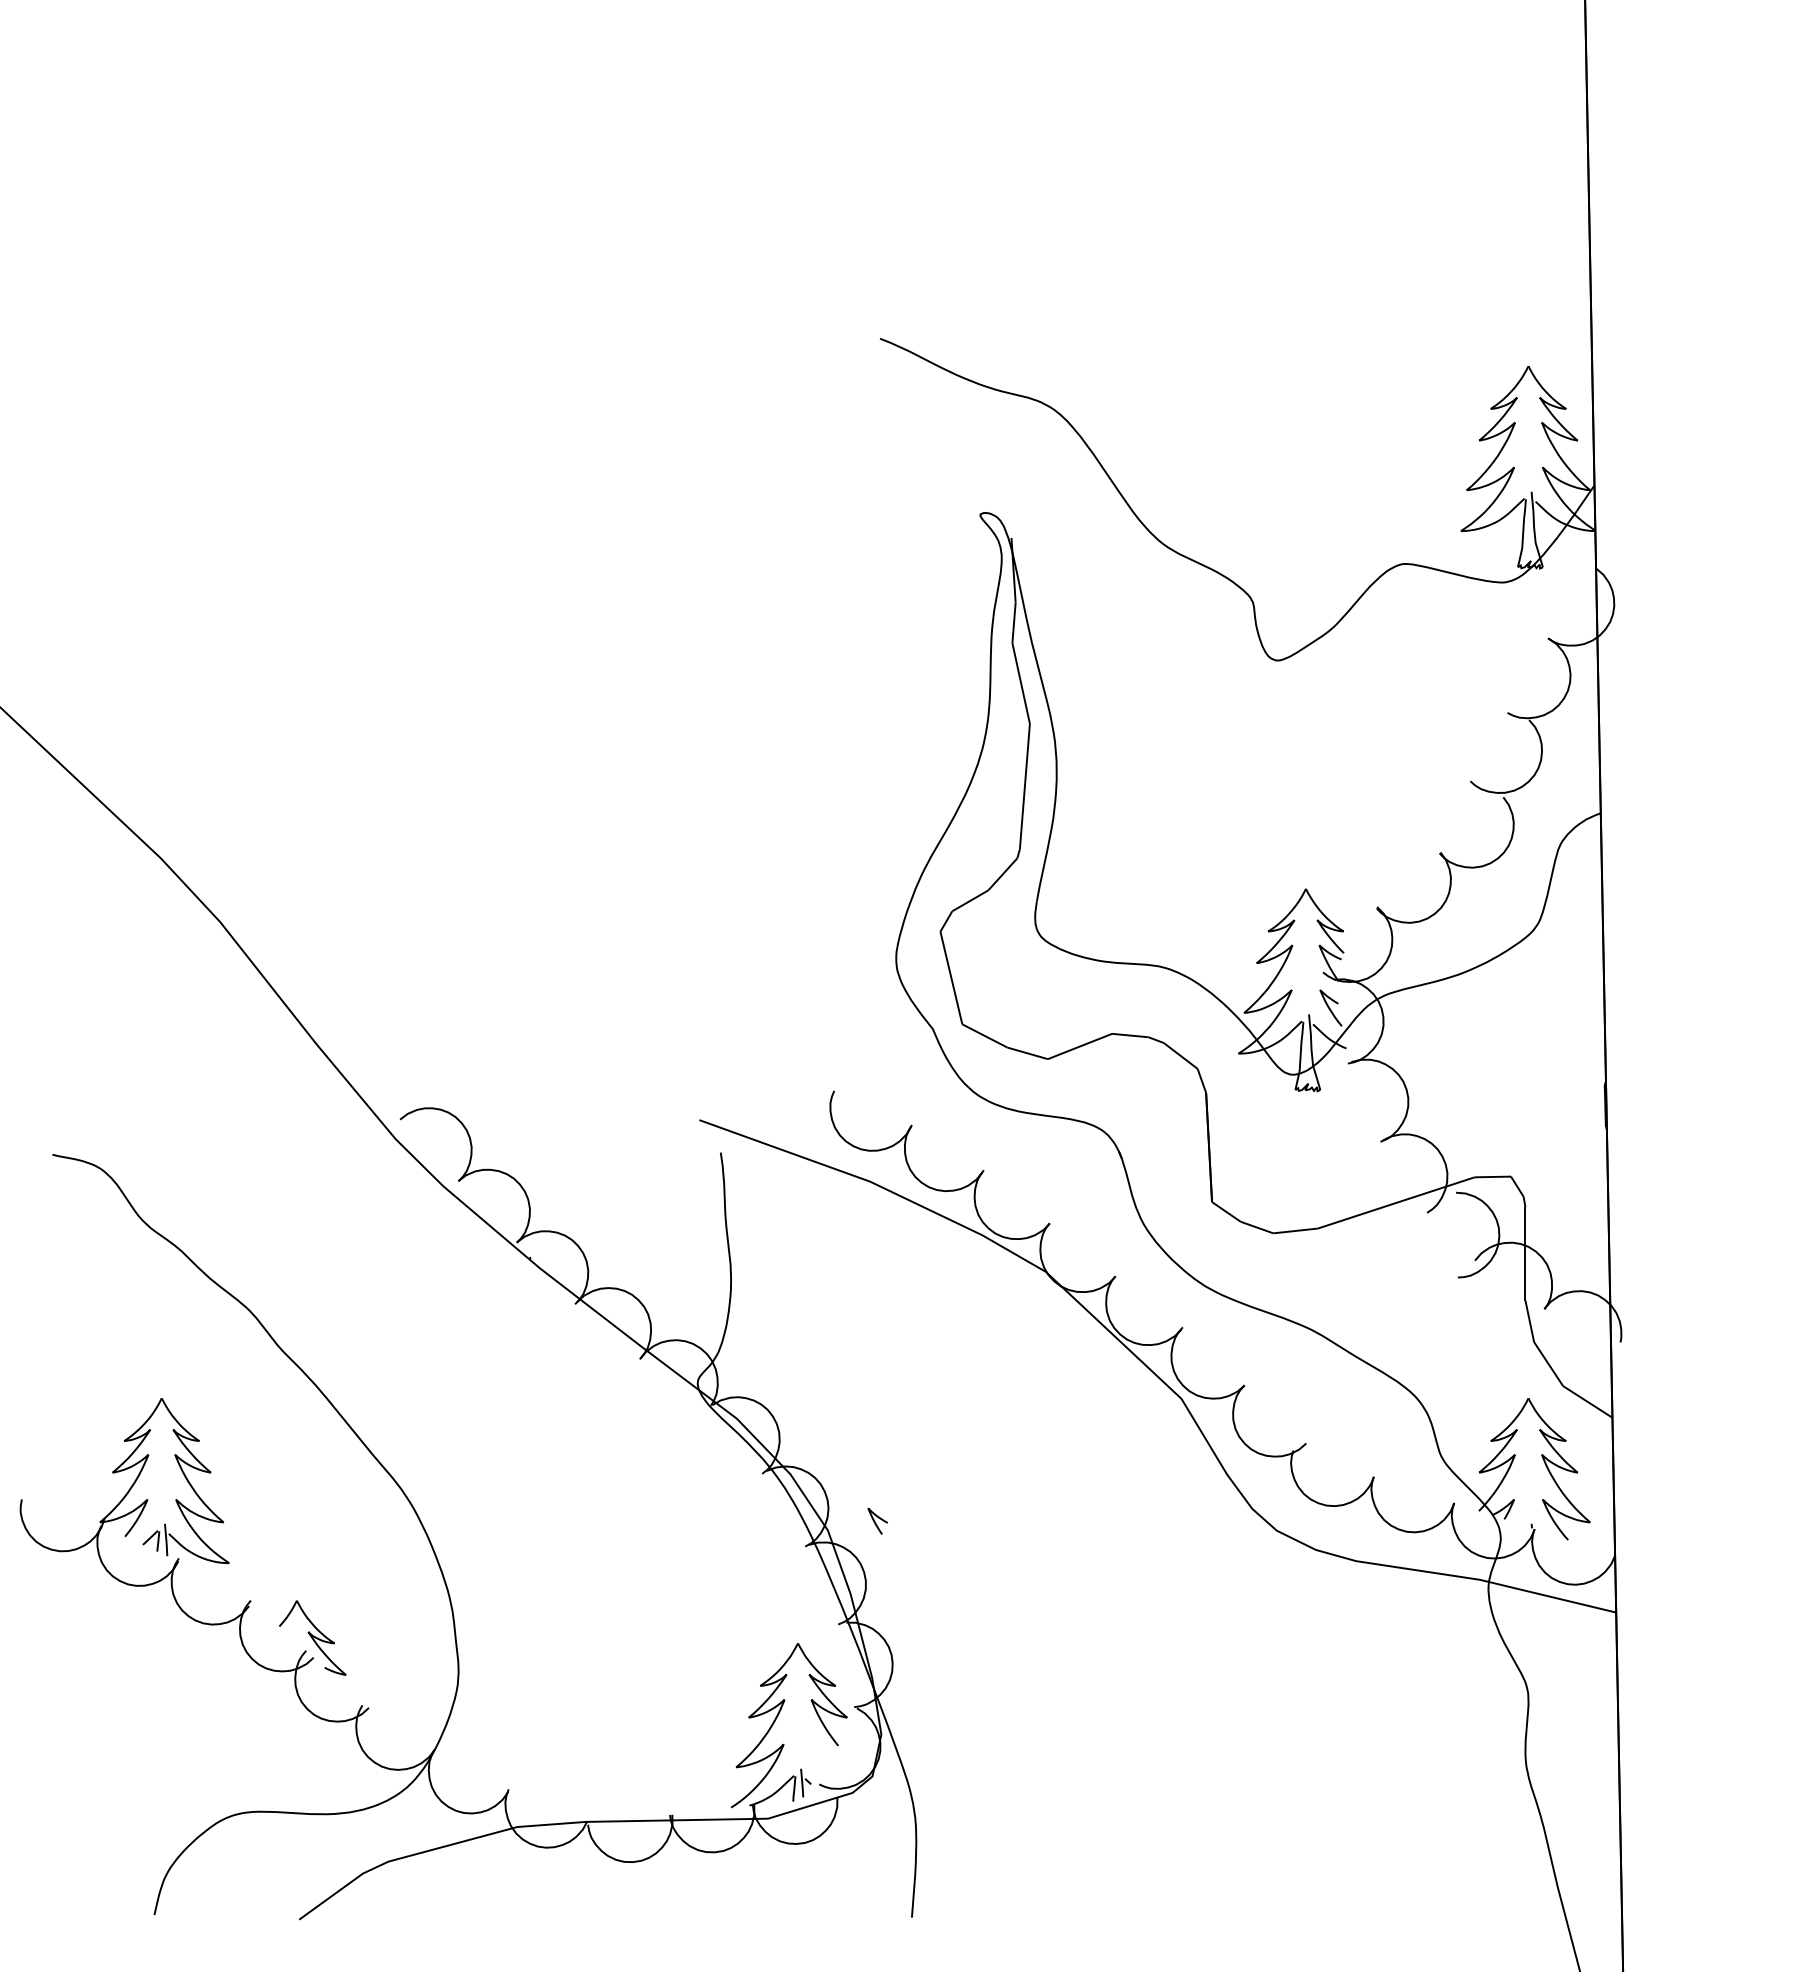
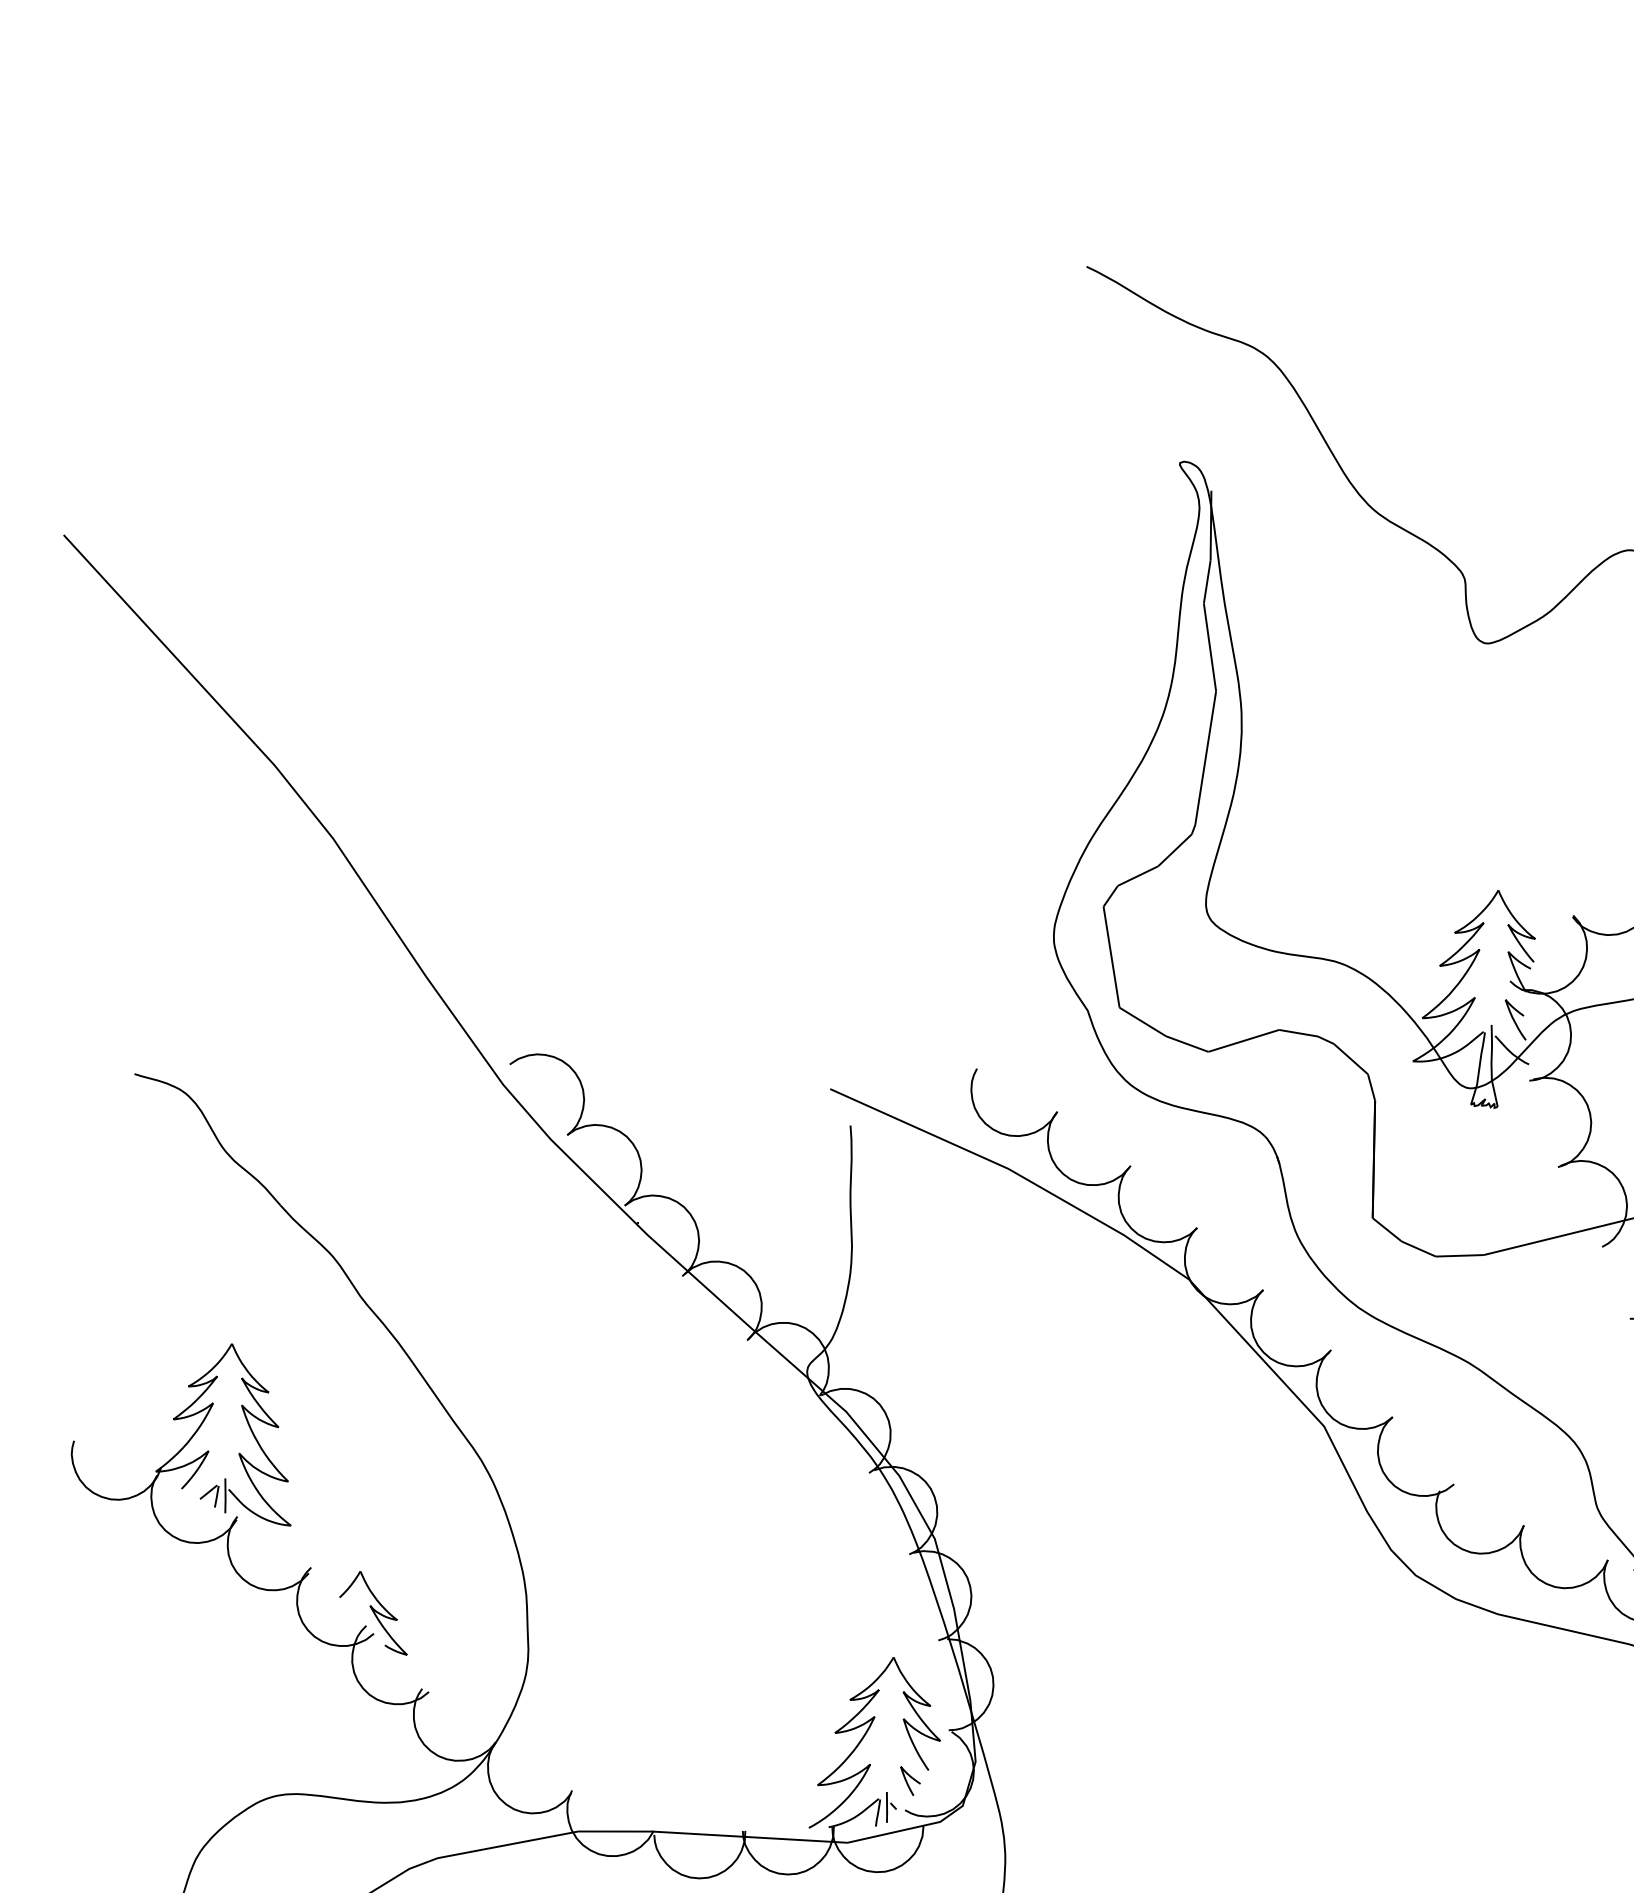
curve: (875, 1521) -> (907, 1781), moved

